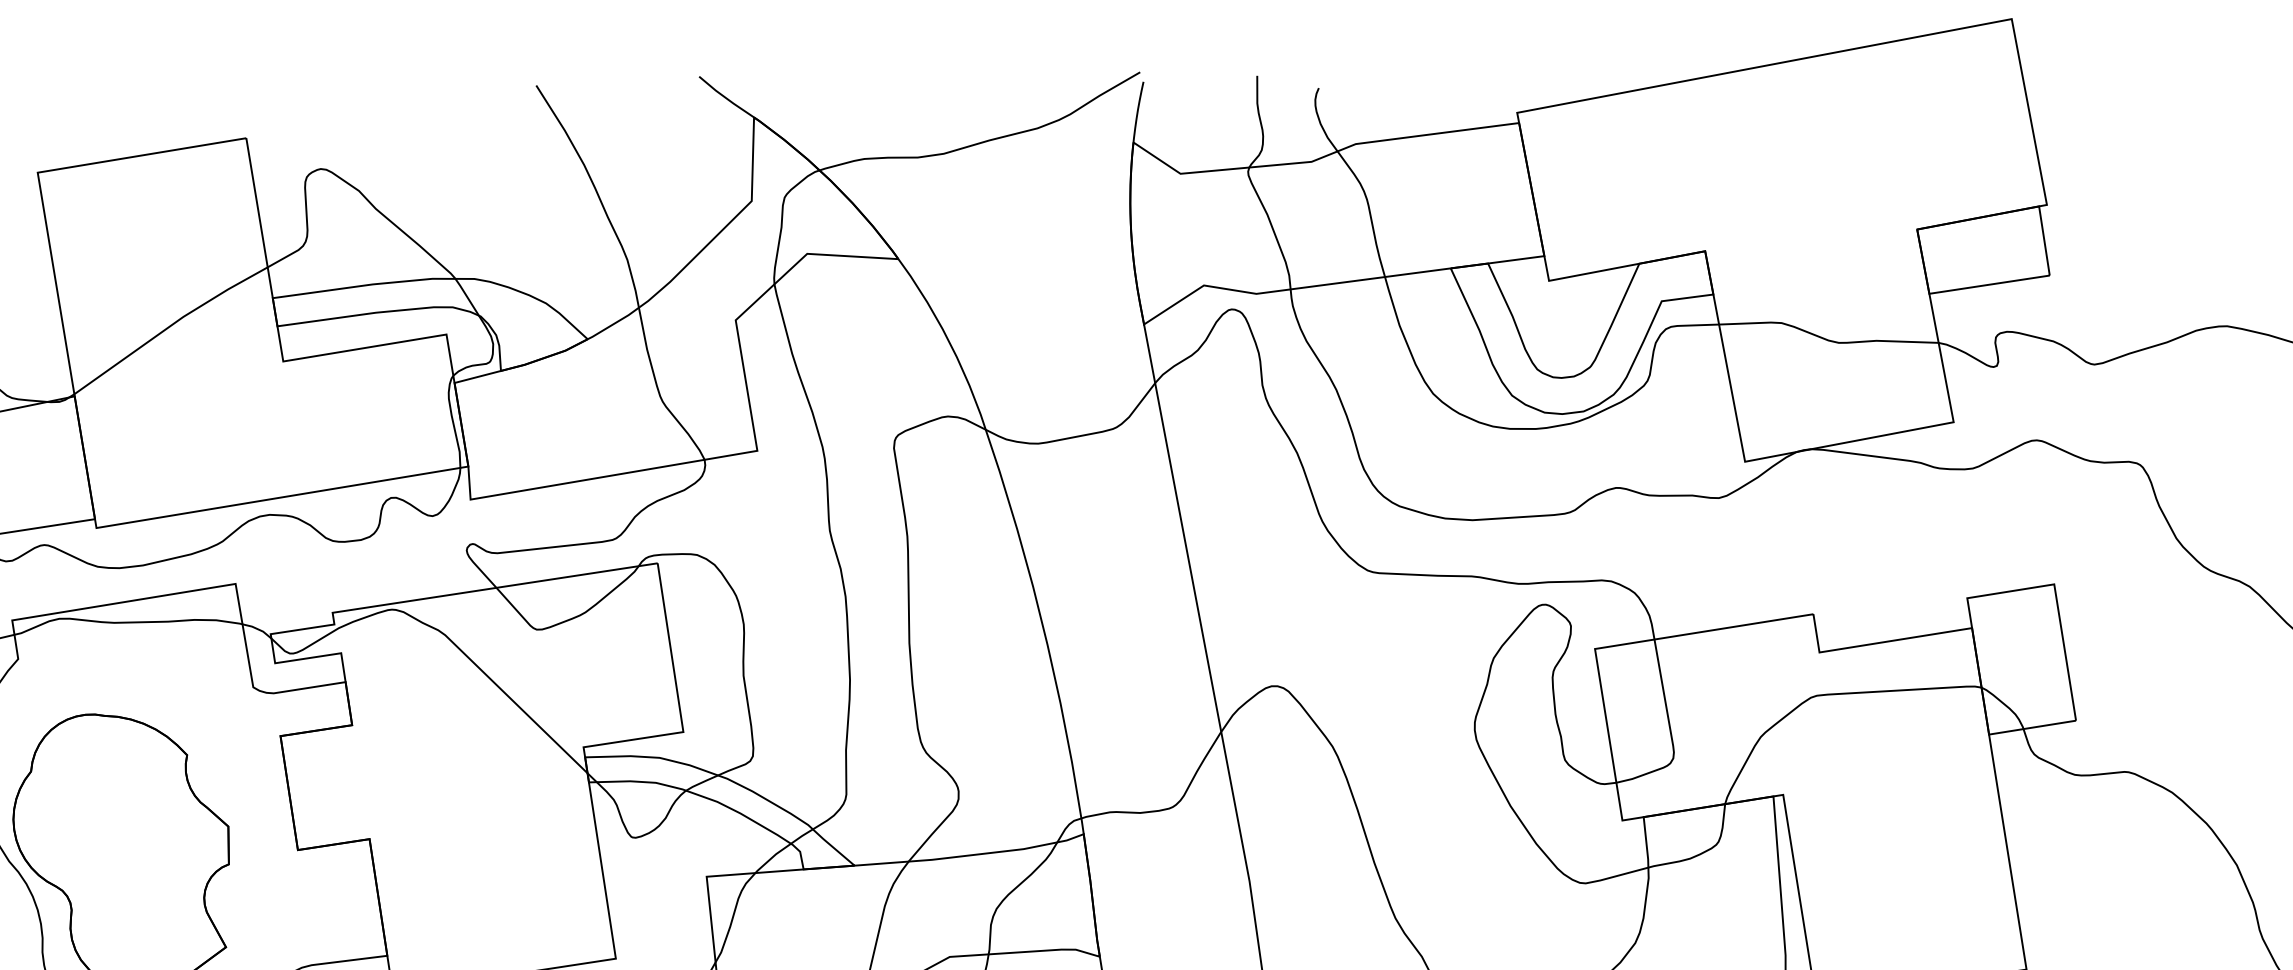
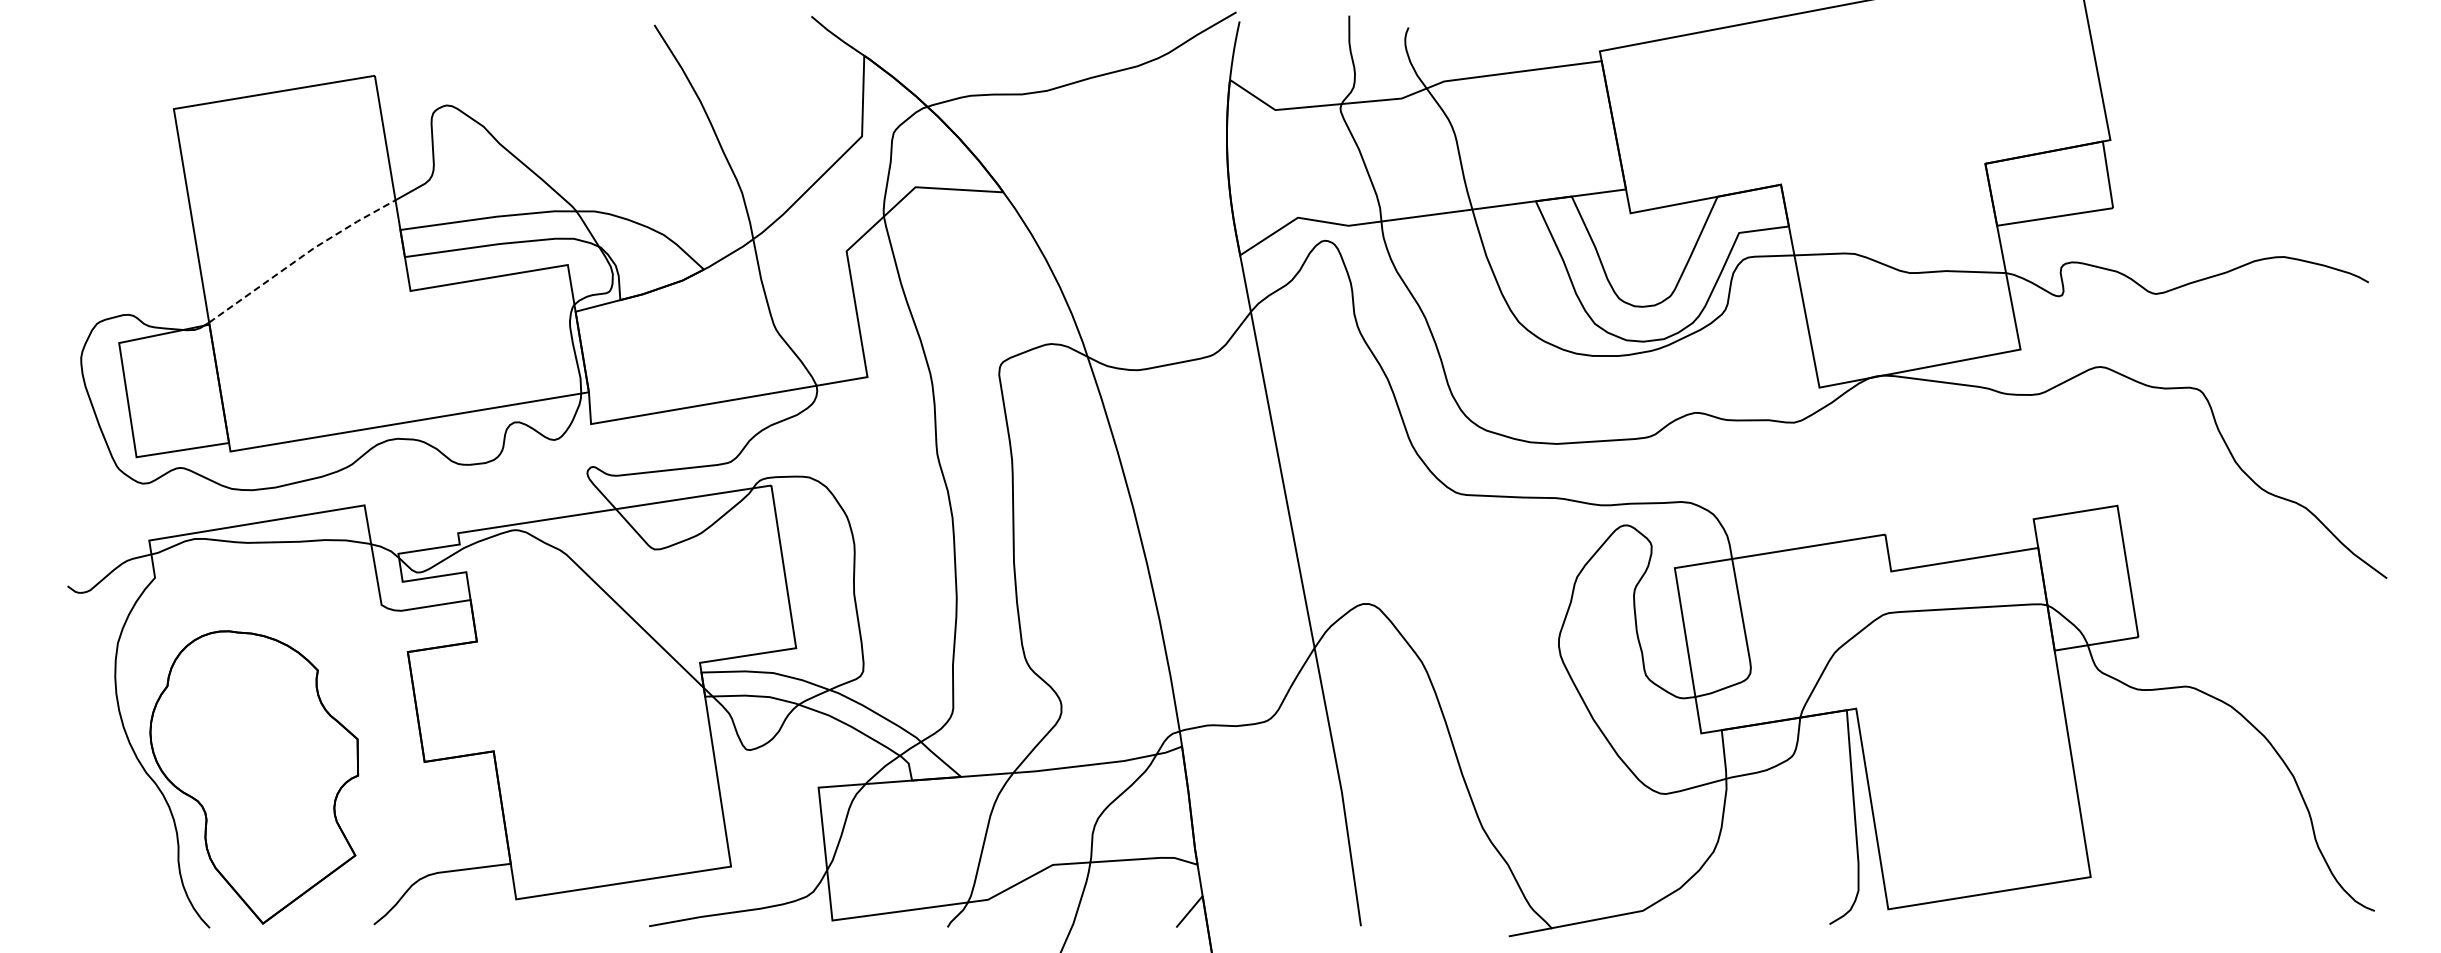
line: (170, 326) -> (301, 257), solid -> dashed

